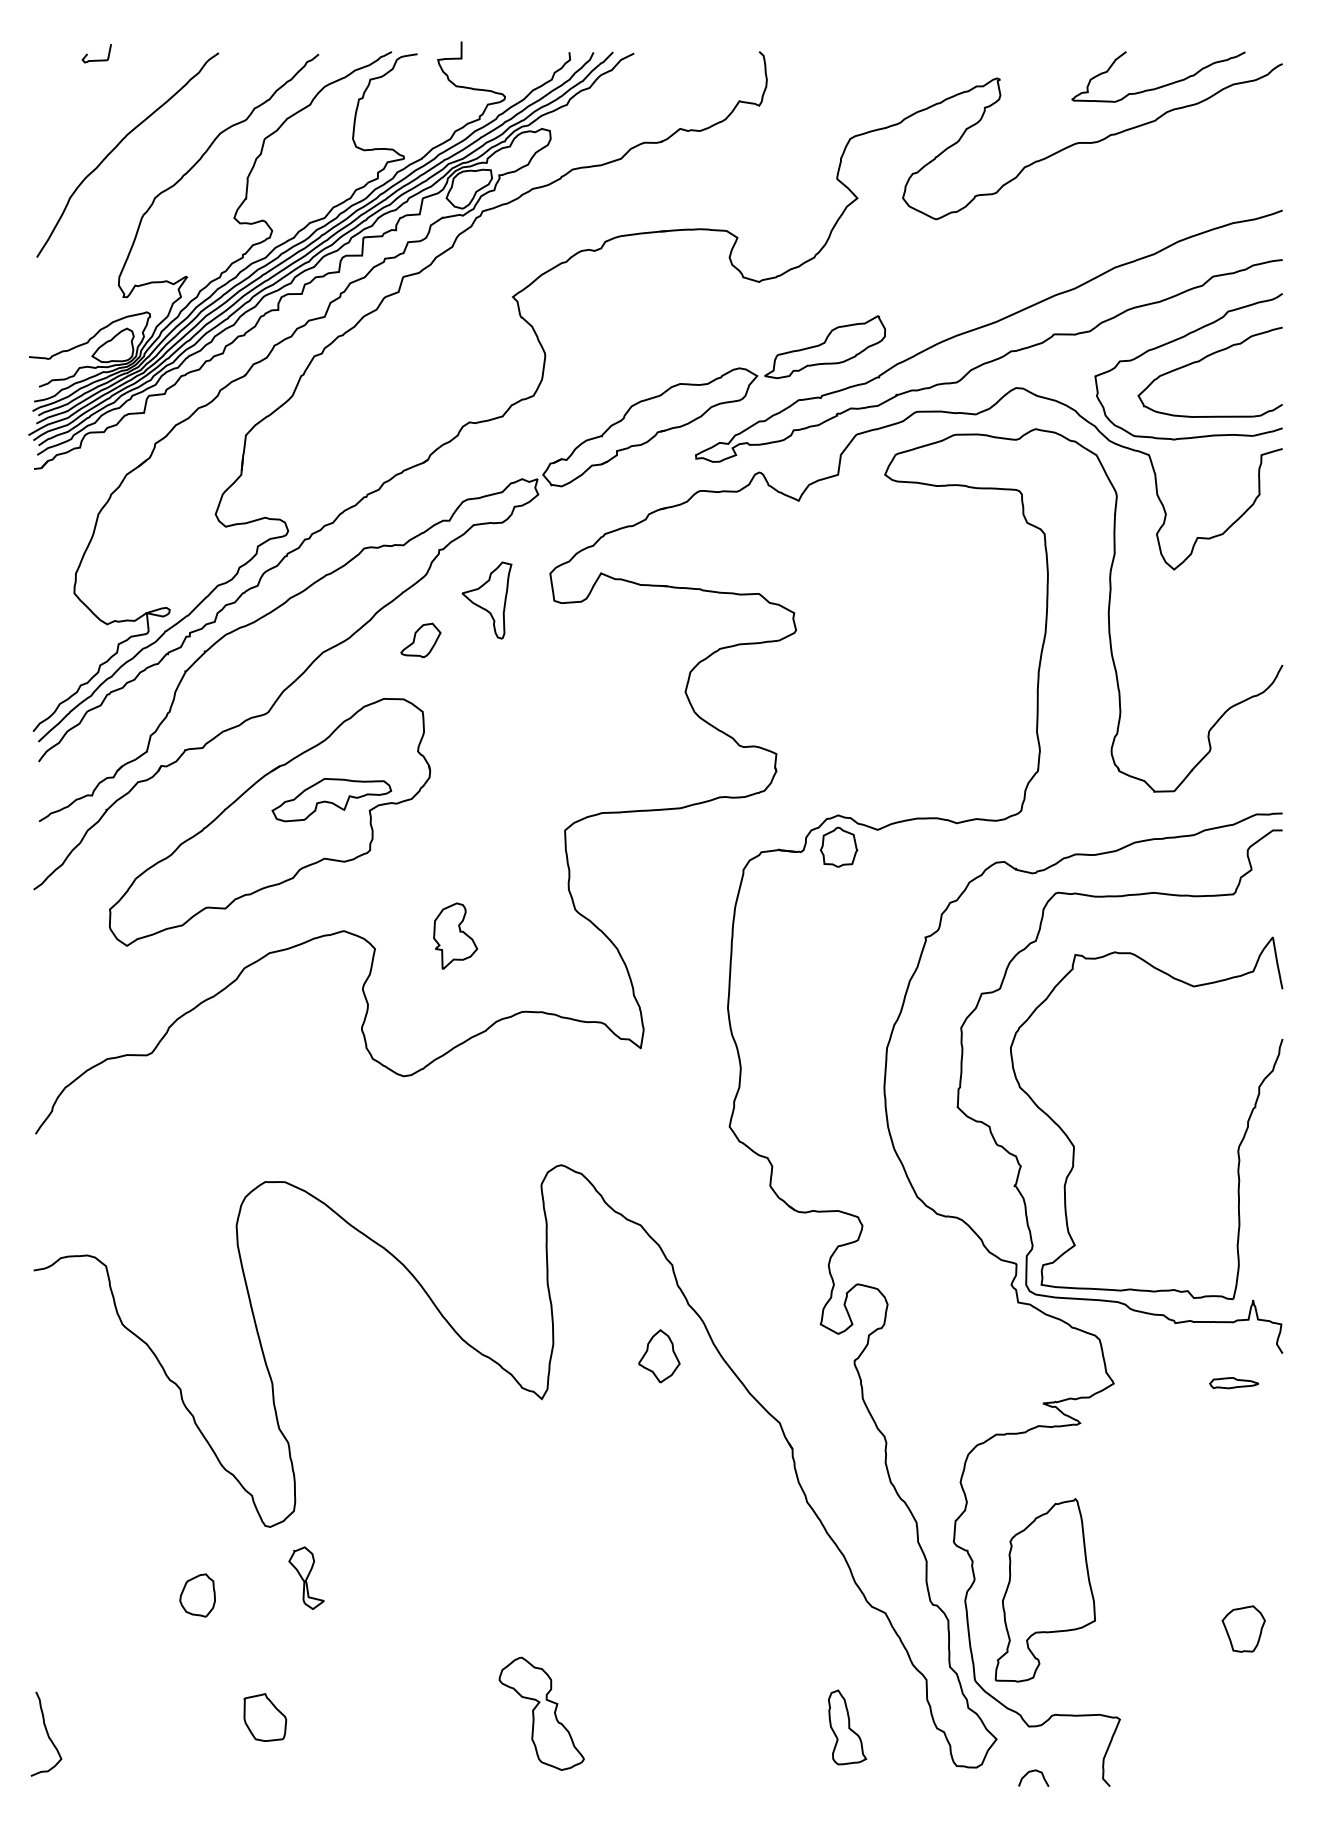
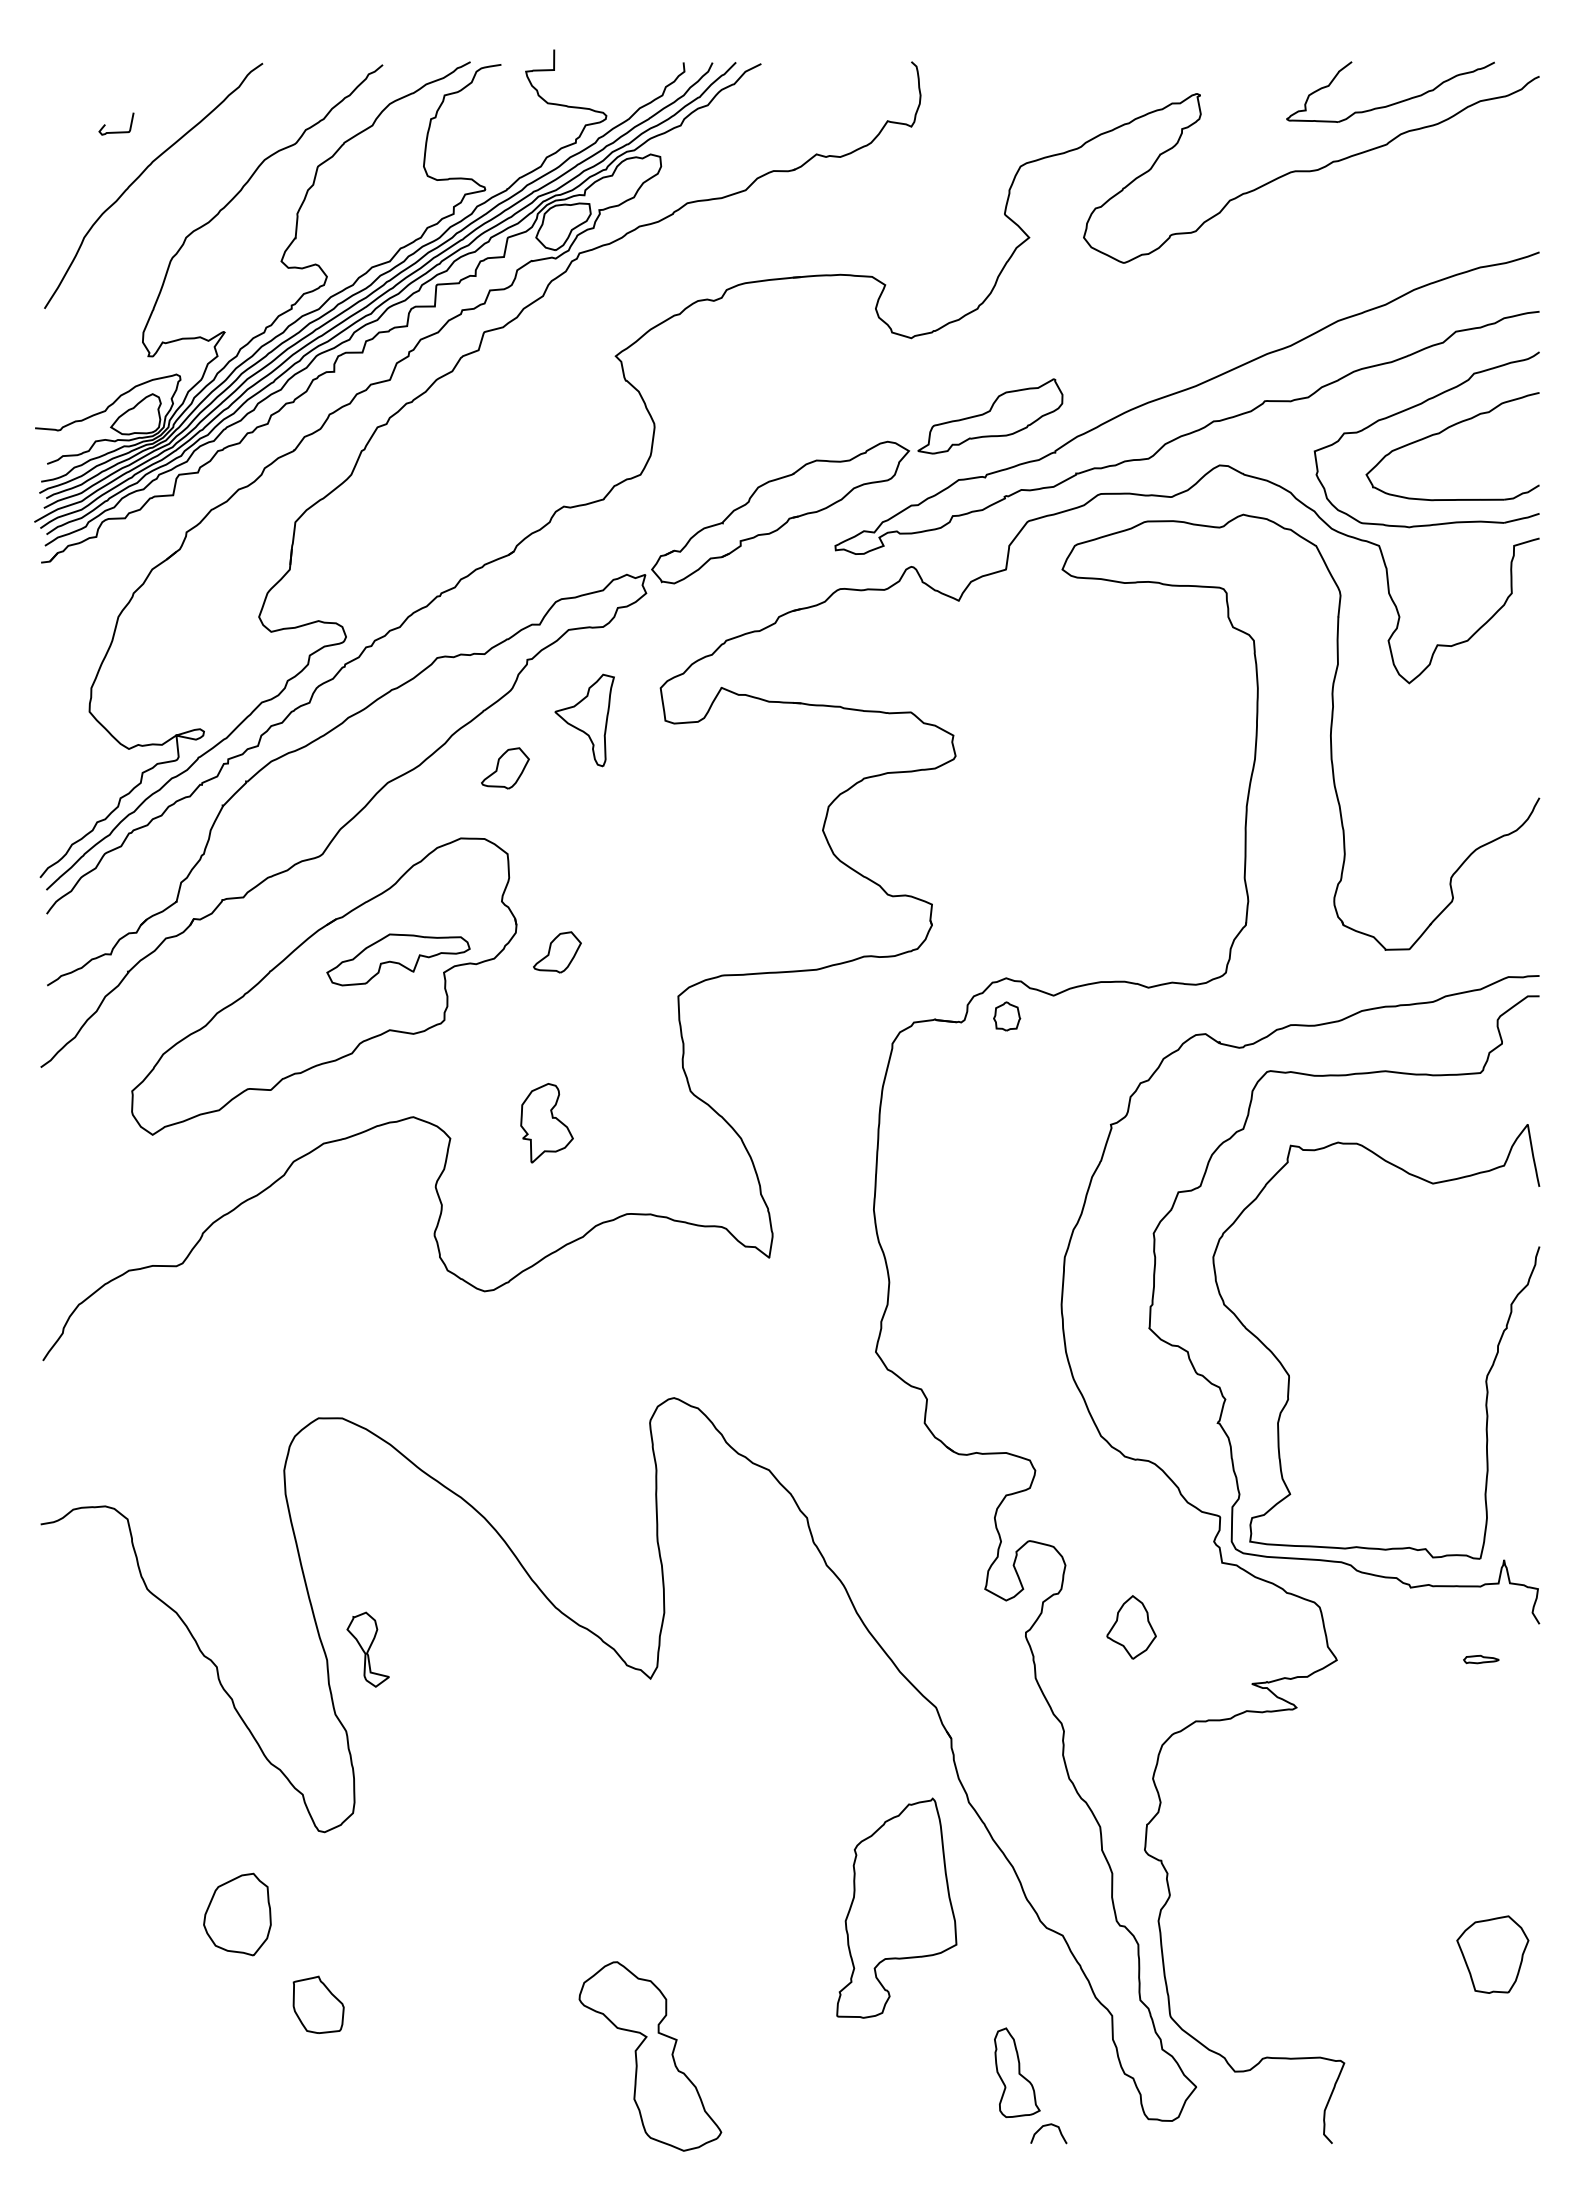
curve: (96, 59) -> (116, 131), moved
part: (464, 793) -> (557, 952), added
part: (838, 847) -> (1006, 1016), size x0.6
part: (659, 1356) -> (1131, 1627), moved
part: (1234, 1383) -> (1481, 1659), size x0.6
part: (306, 1578) -> (367, 1649), moved
part: (1045, 1589) -> (896, 1907), moved
part: (197, 1595) -> (237, 1914), size x1.6
part: (1243, 1628) -> (1492, 1954), size x1.4
part: (541, 1713) -> (650, 2056), size x1.4
part: (265, 1717) -> (318, 2004), moved
curve: (46, 1733) -> (56, 2080), removed
curve: (1031, 1772) -> (1046, 2126), moved

